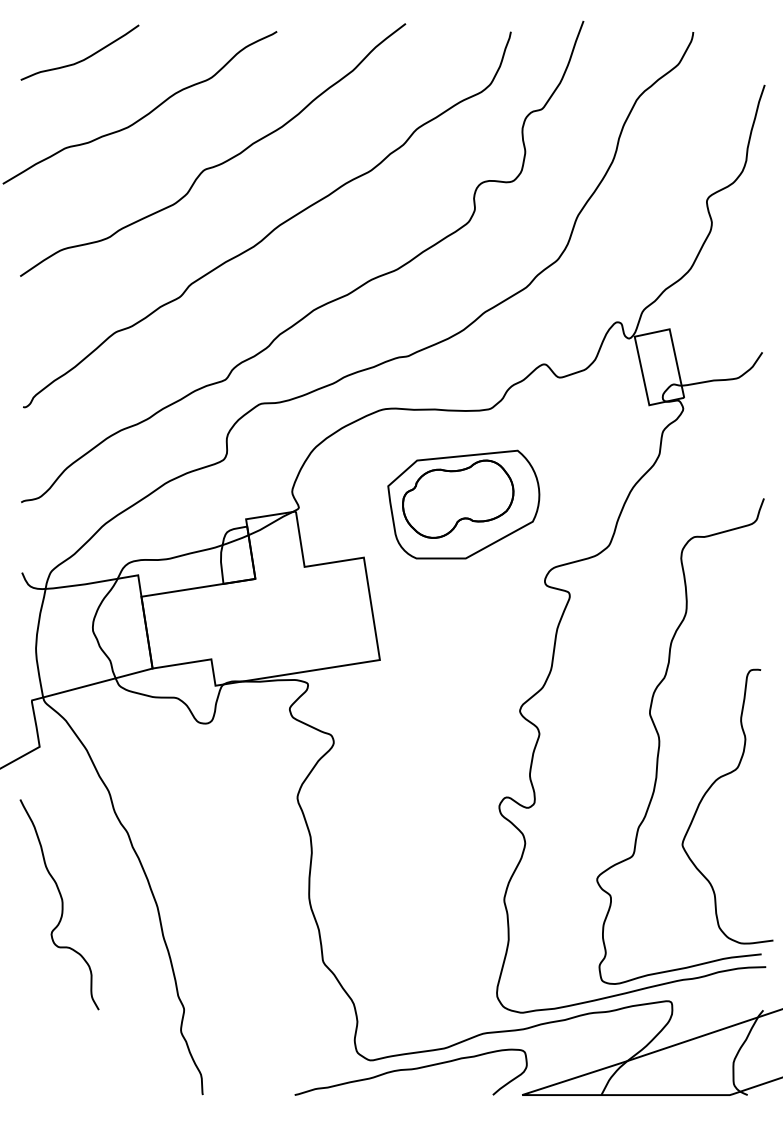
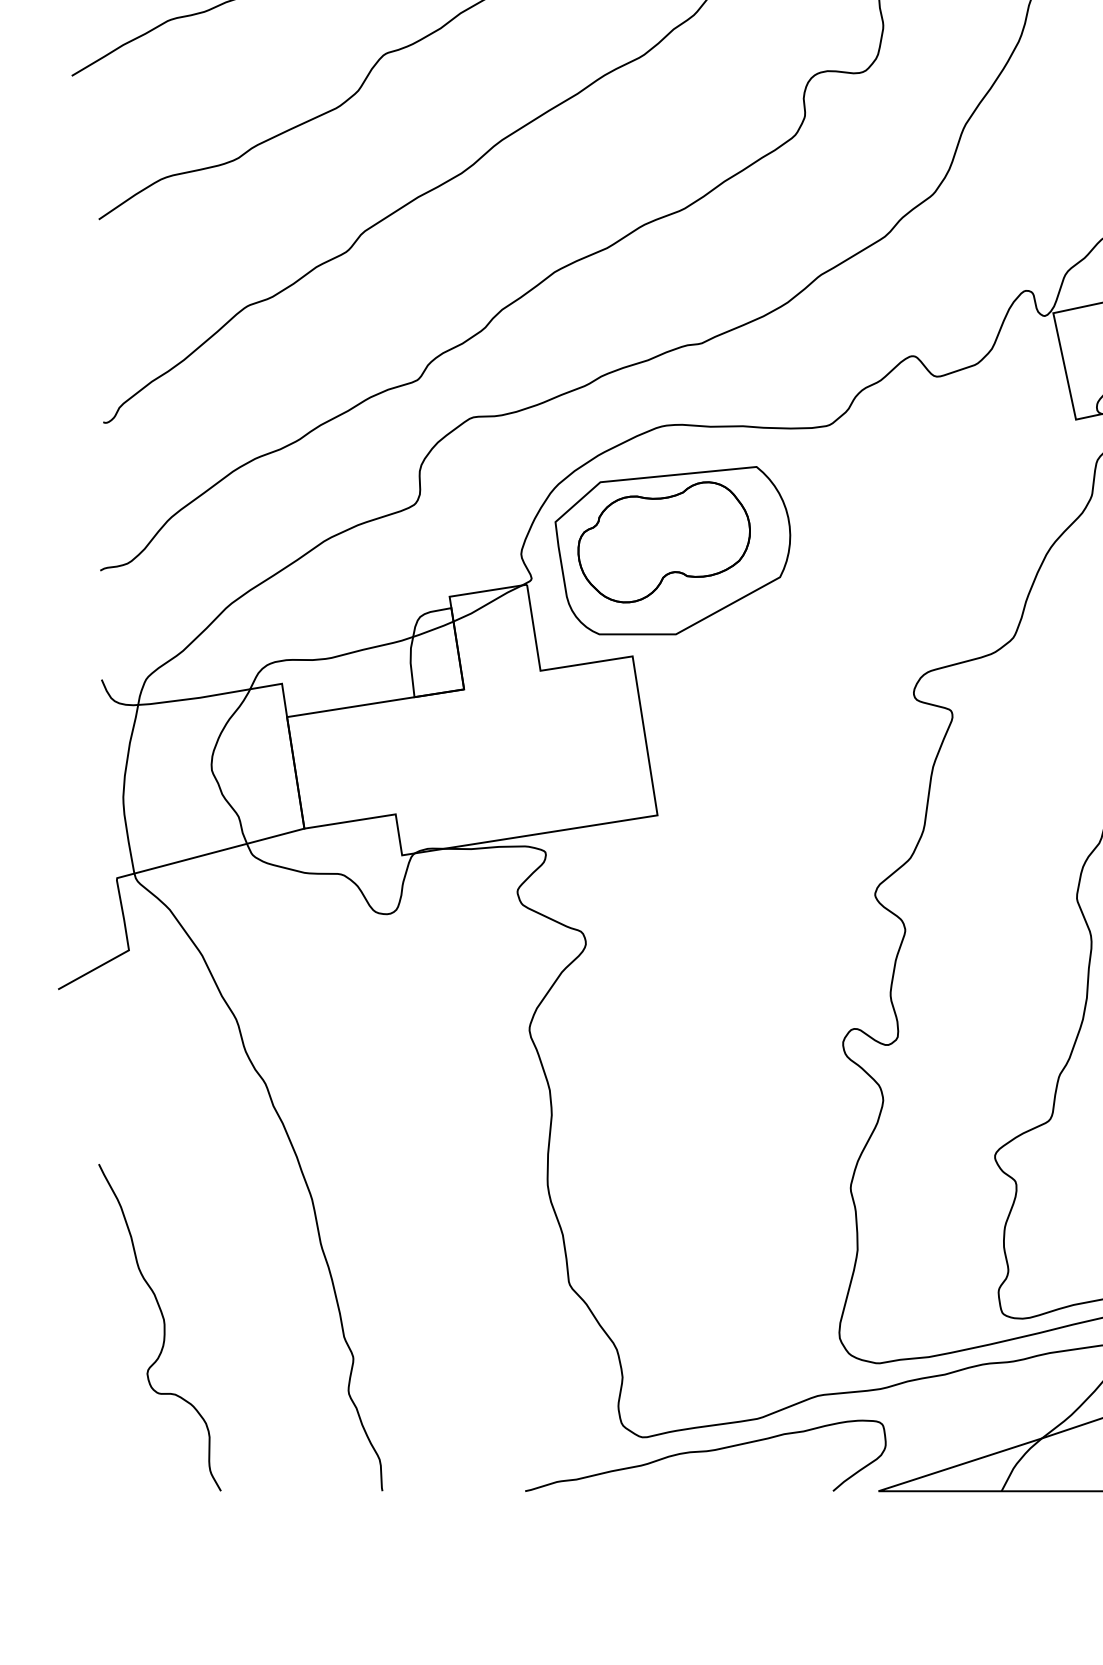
part: (463, 504) -> (672, 550), moved
curve: (61, 904) -> (162, 1327), moved

